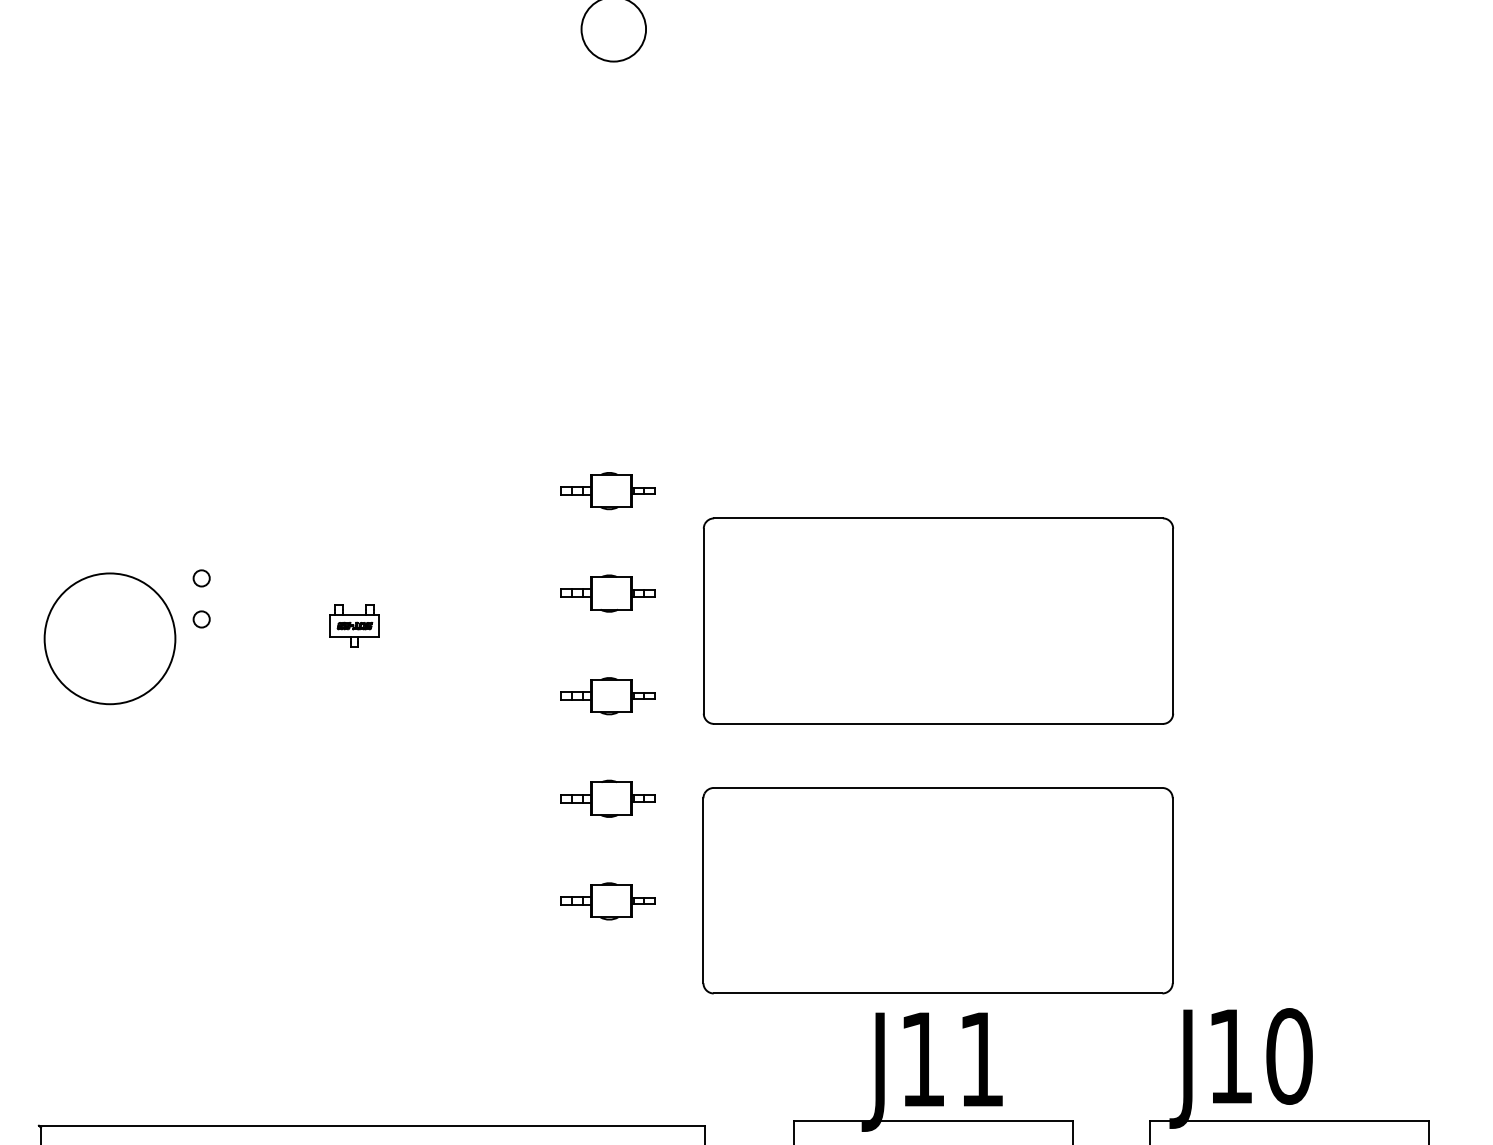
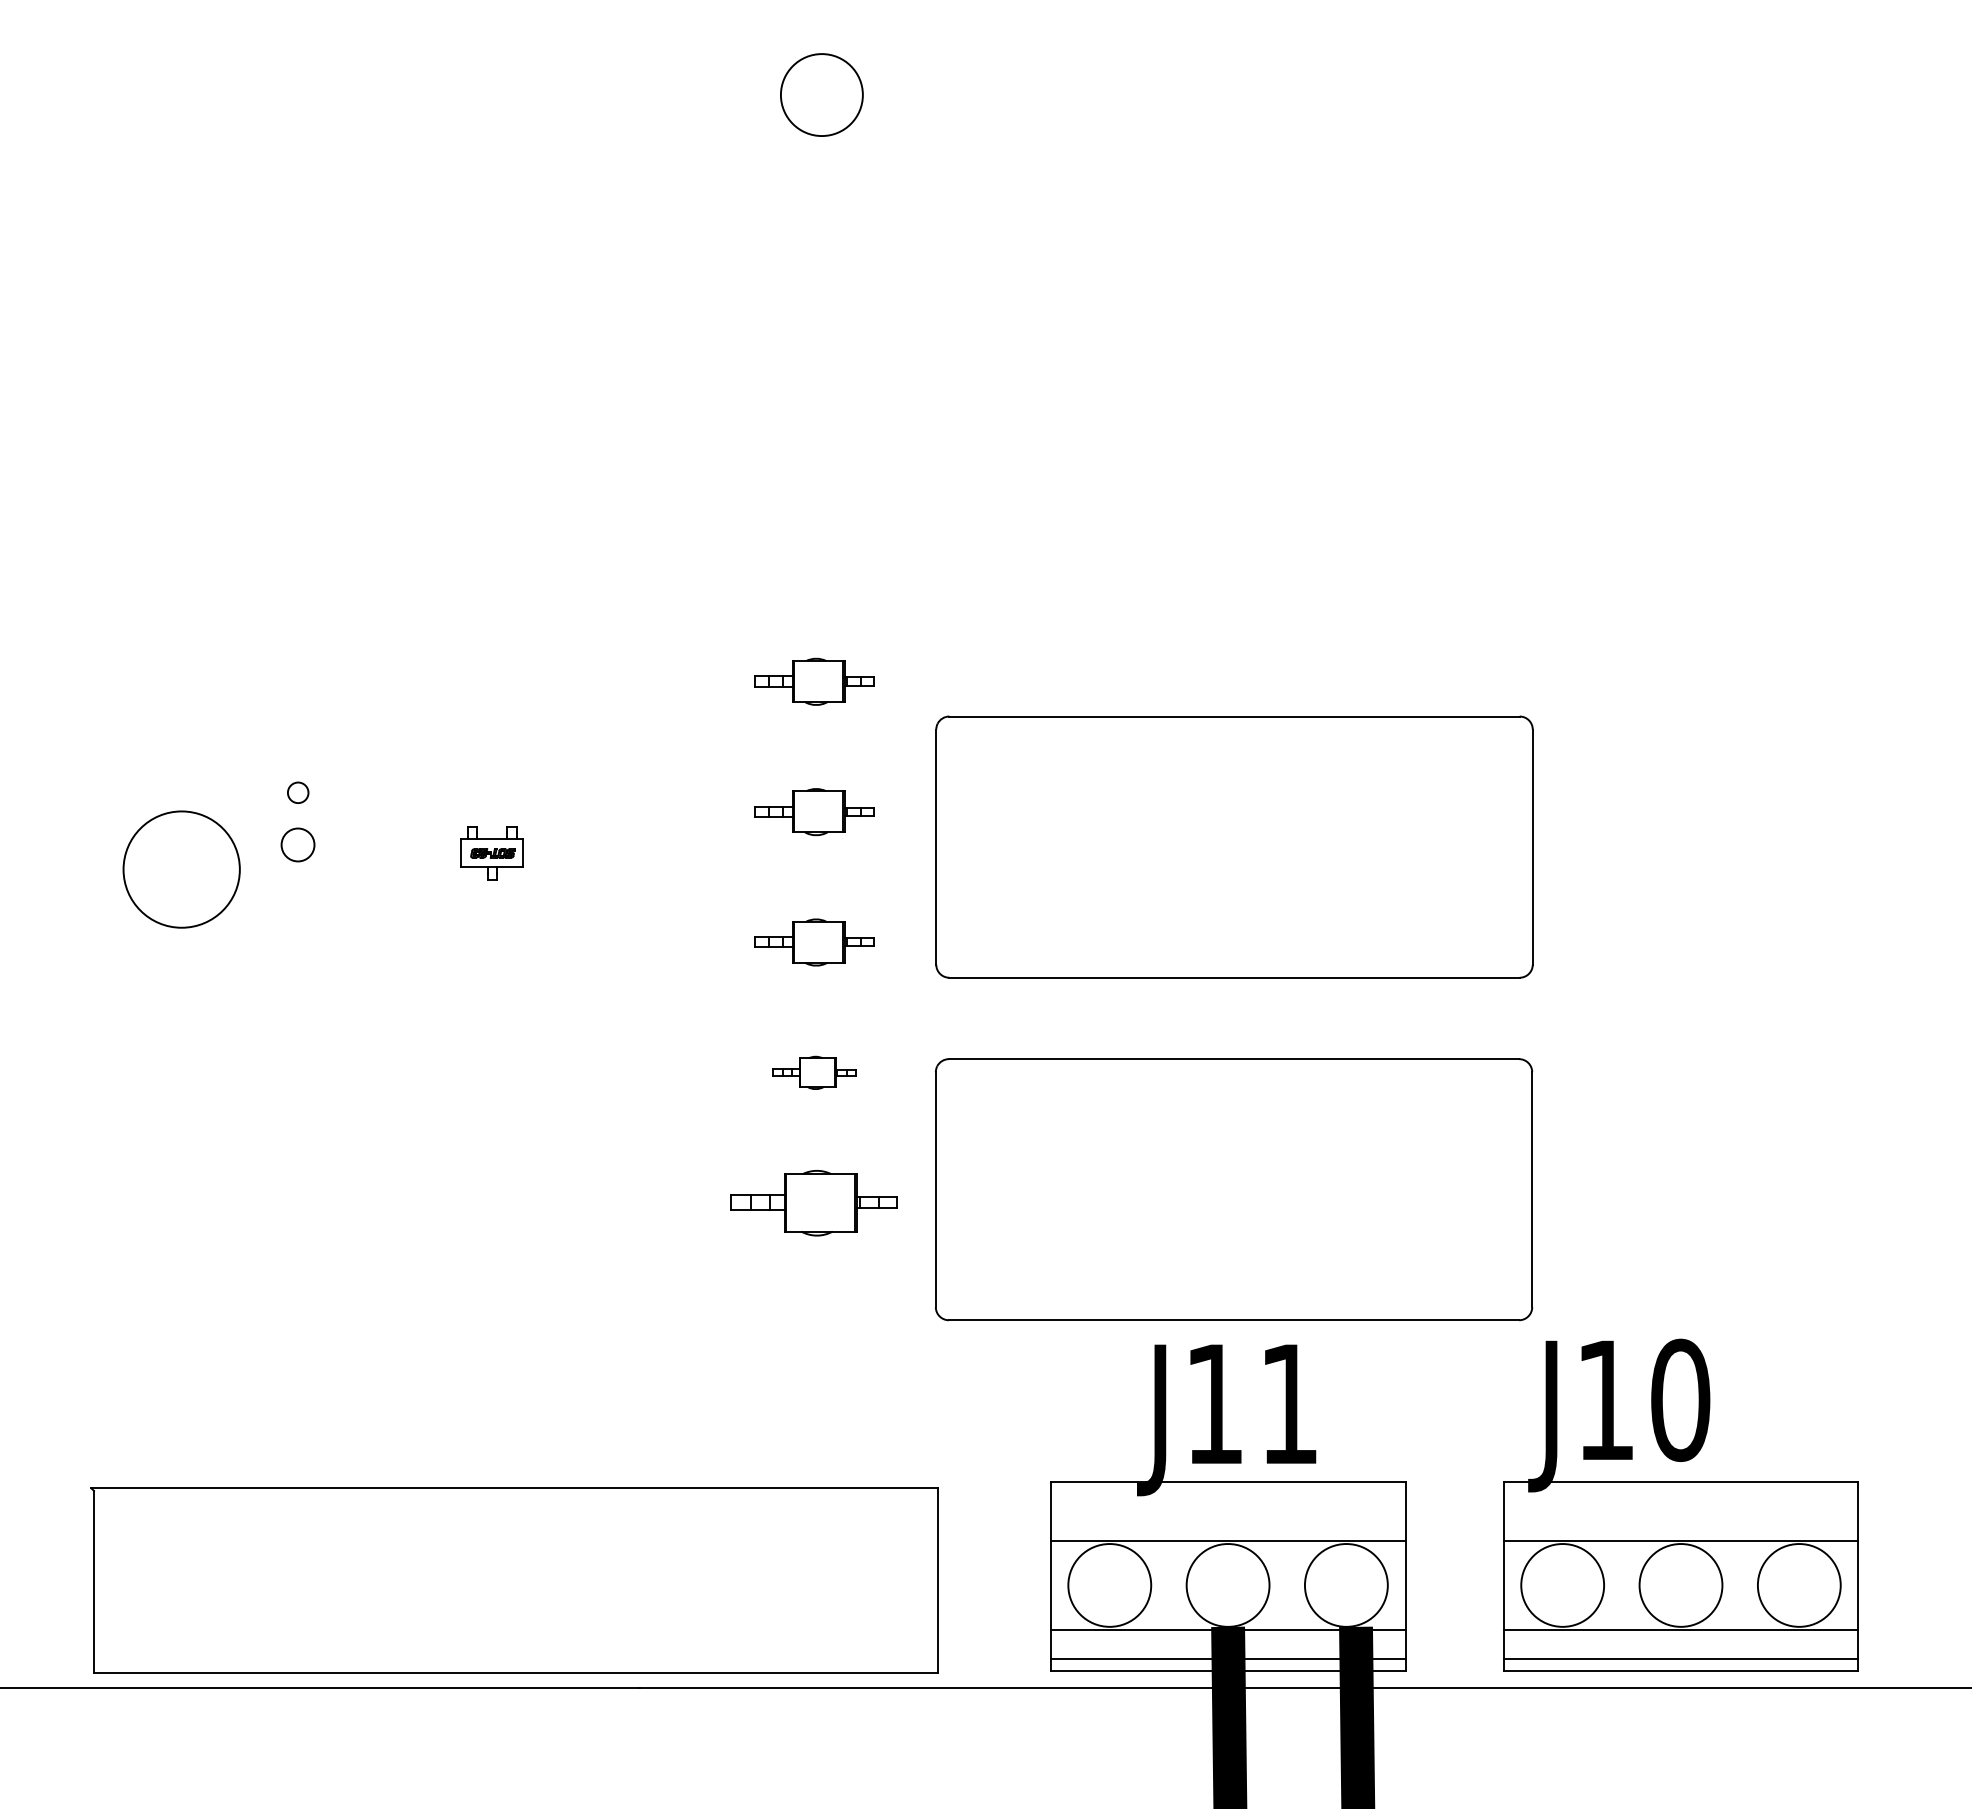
circle: (201, 619) -> (298, 844), size x1.6
circle: (109, 638) -> (181, 869), size x0.7
part: (607, 798) -> (814, 1072), size x0.7
part: (607, 901) -> (814, 1203), size x1.4

